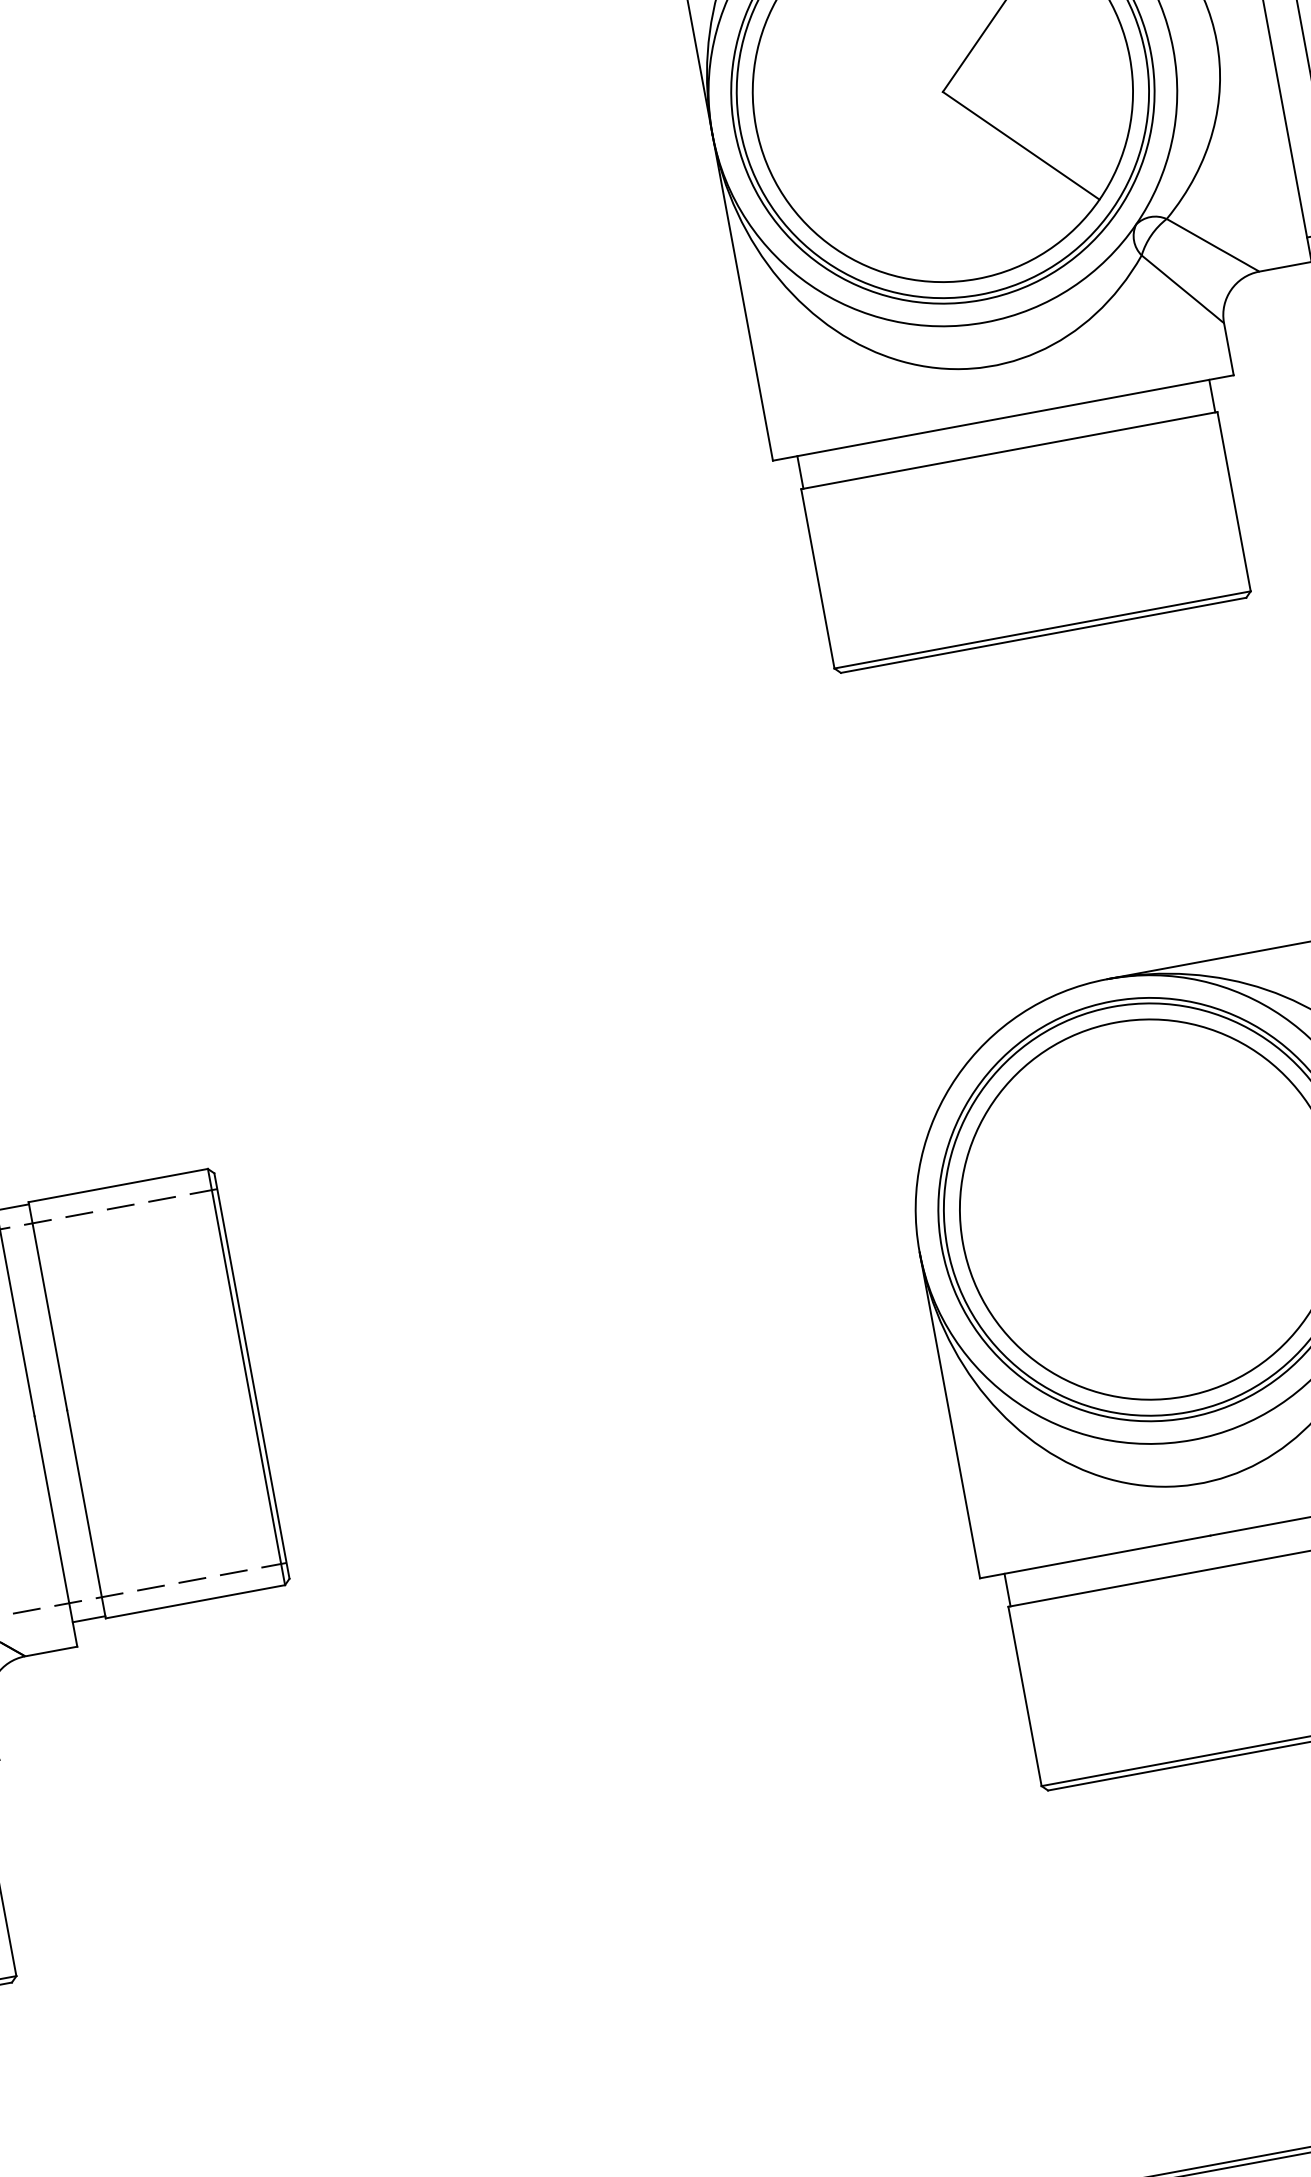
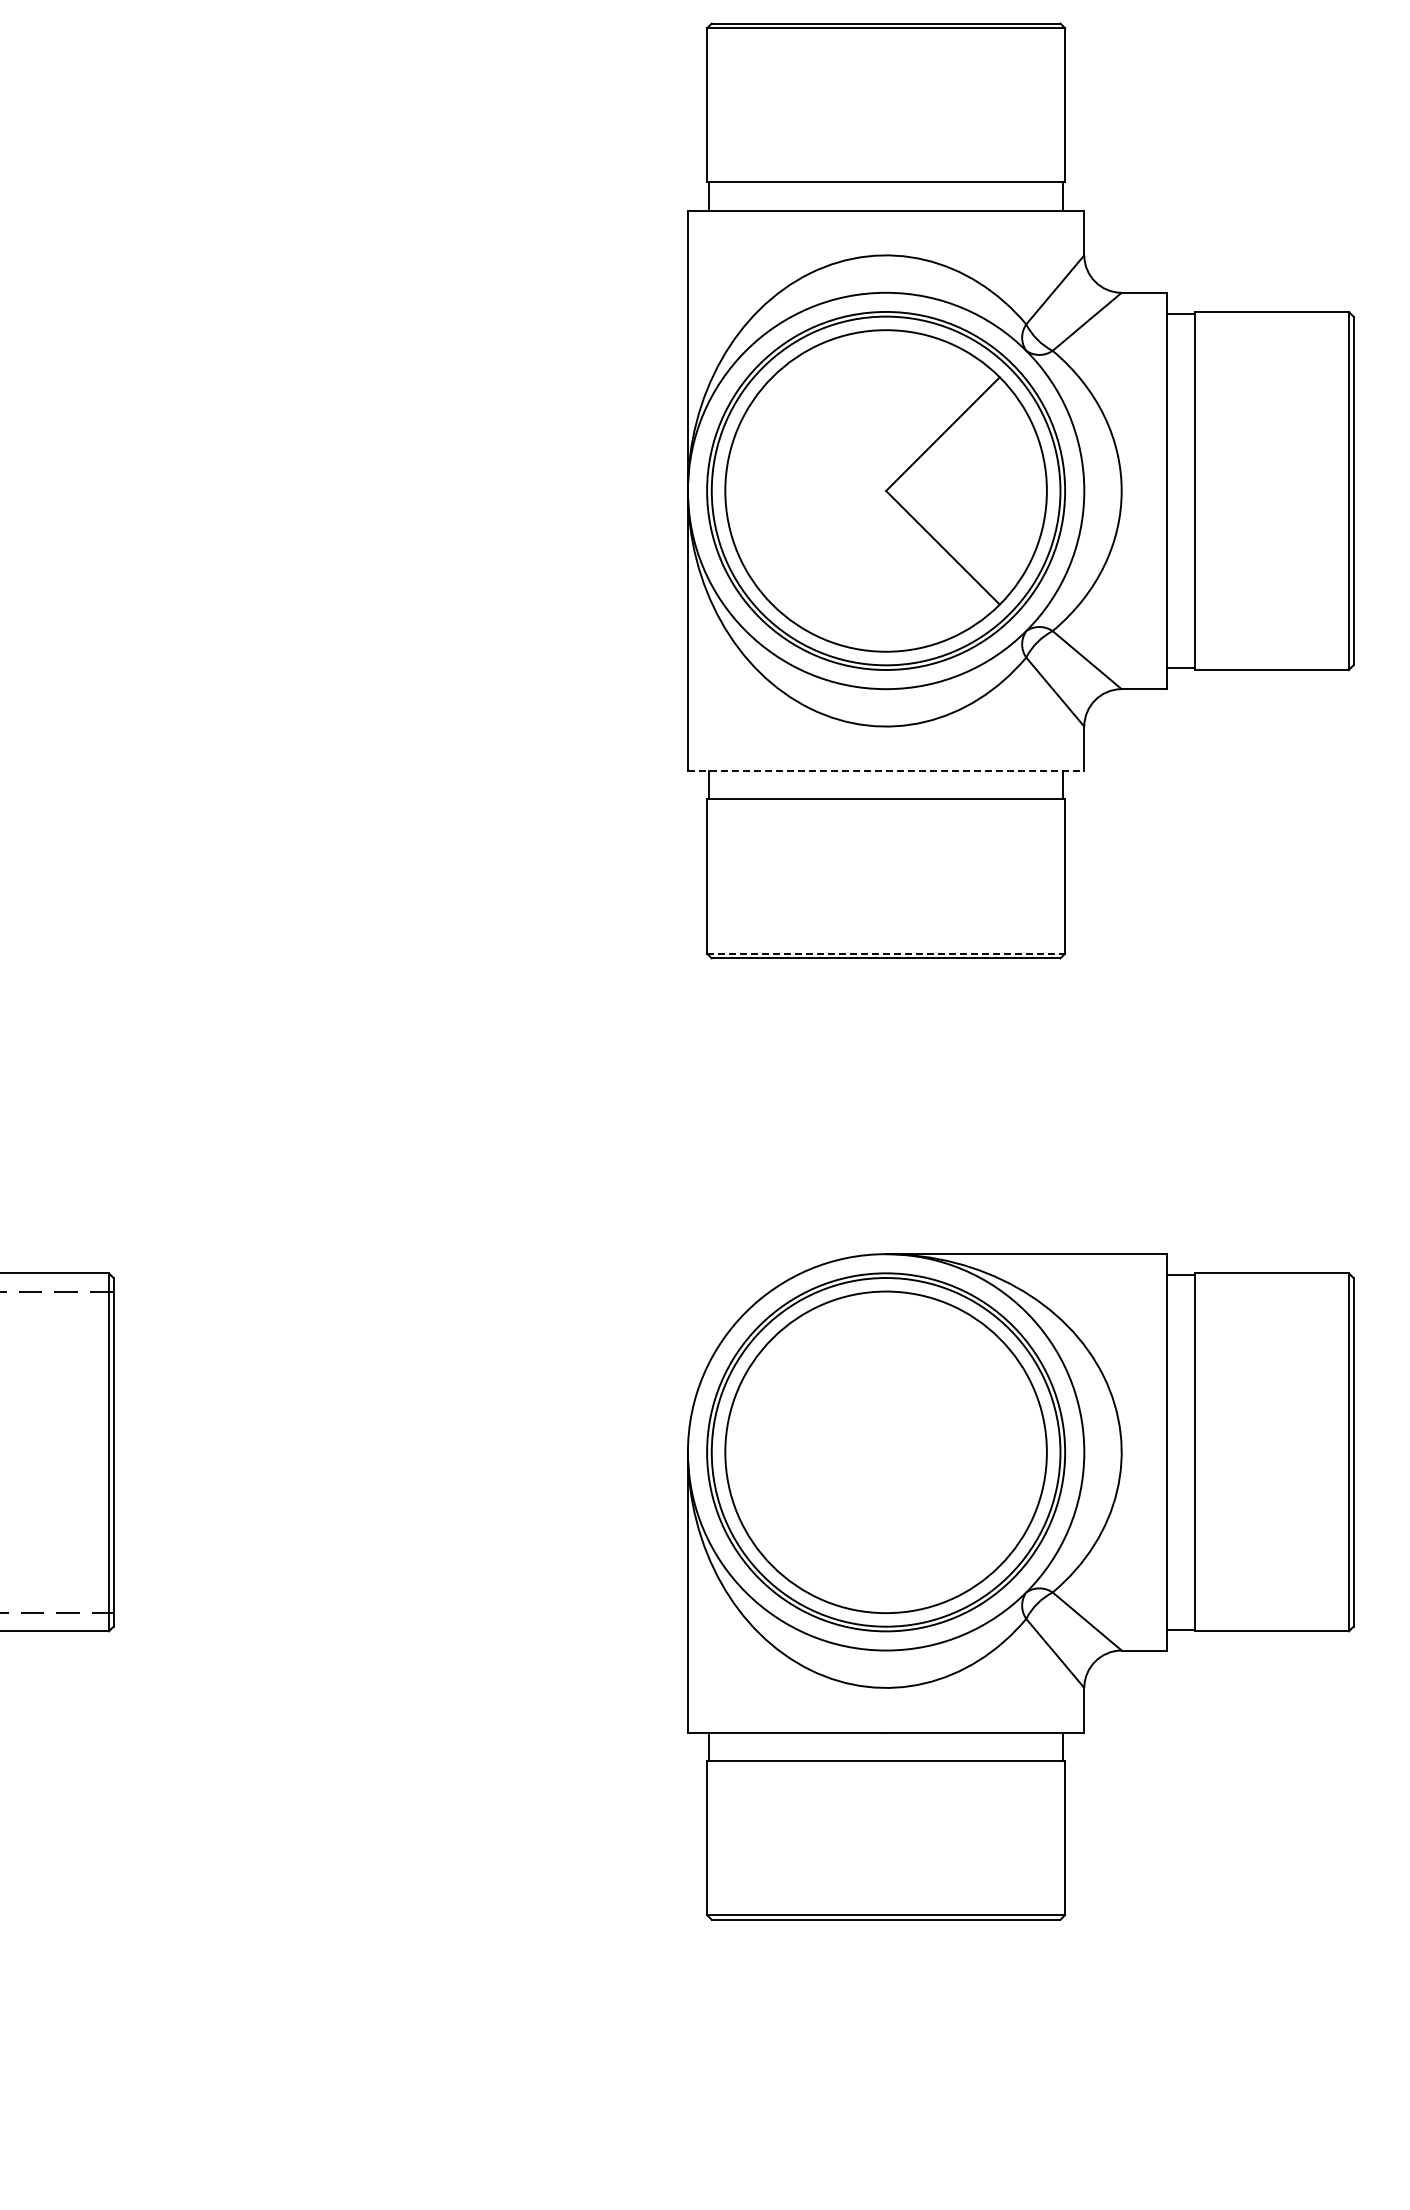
line: (1003, 418) -> (886, 771), solid -> dashed
line: (1042, 629) -> (886, 953), solid -> dashed

